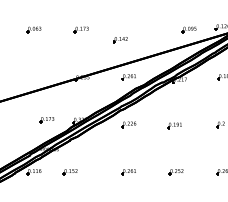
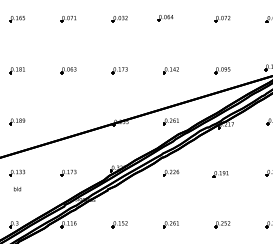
part: (189, 29) -> (222, 70), moved
part: (119, 39) -> (170, 70), moved
part: (46, 119) -> (68, 172), moved
part: (69, 172) -> (119, 224), moved

